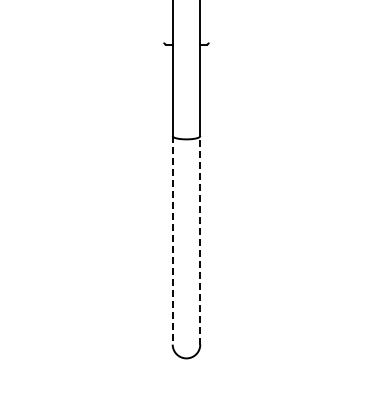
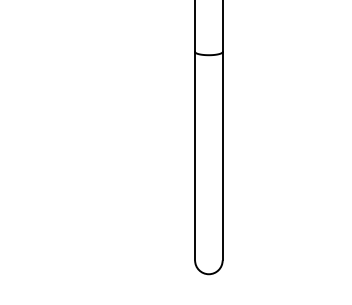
line: (200, 239) -> (222, 155), dashed -> solid
line: (172, 240) -> (194, 156), dashed -> solid

